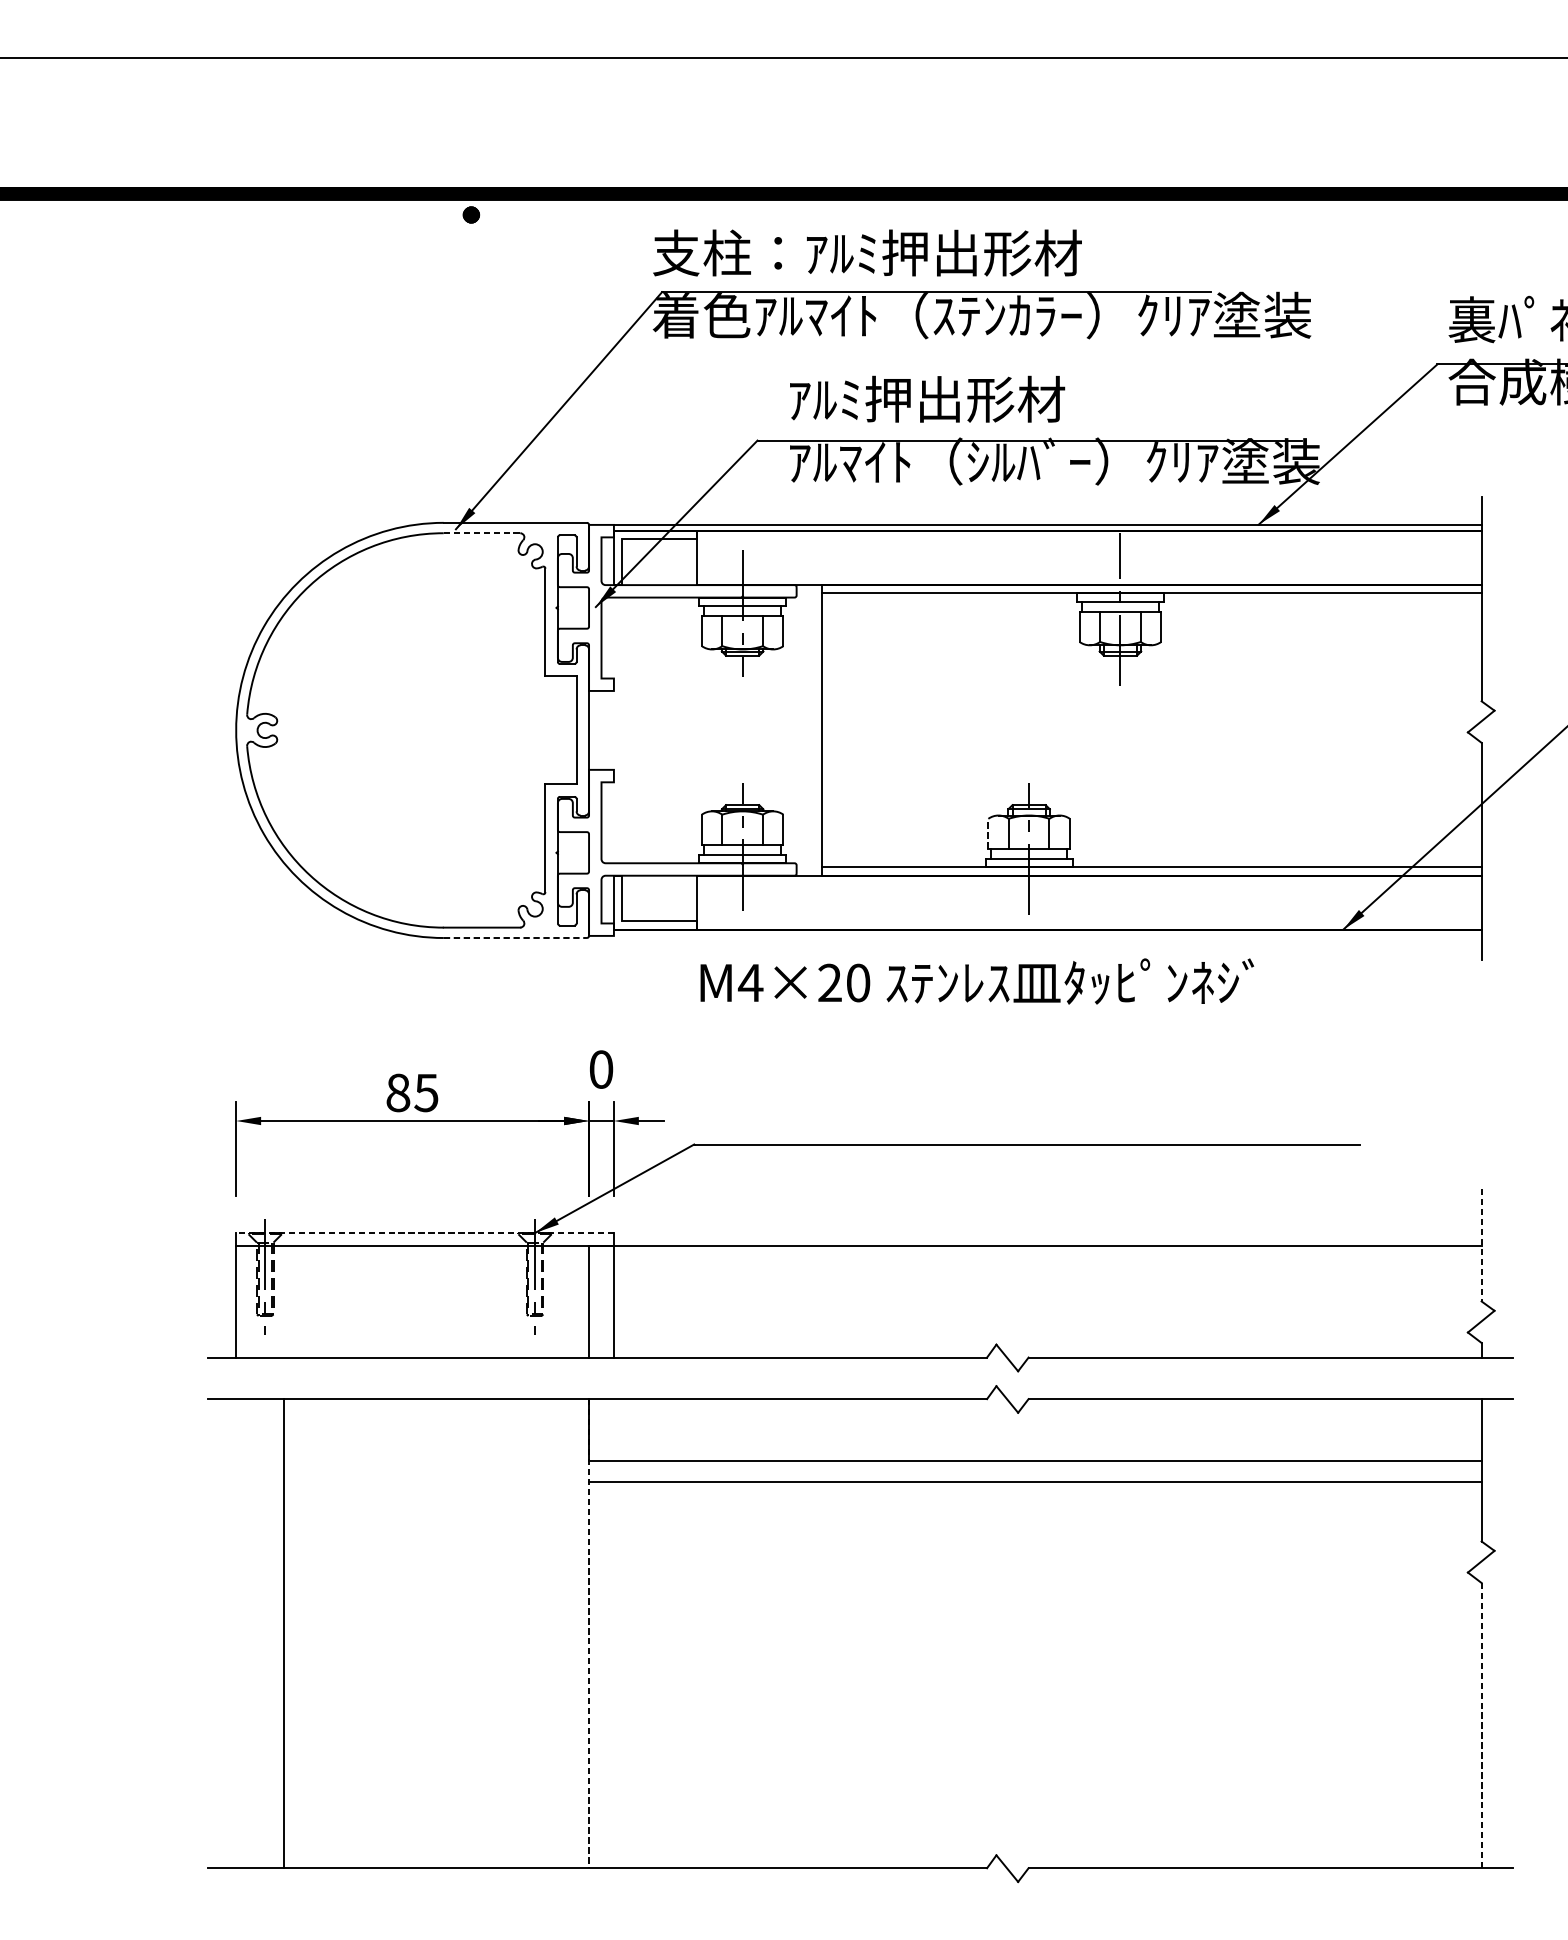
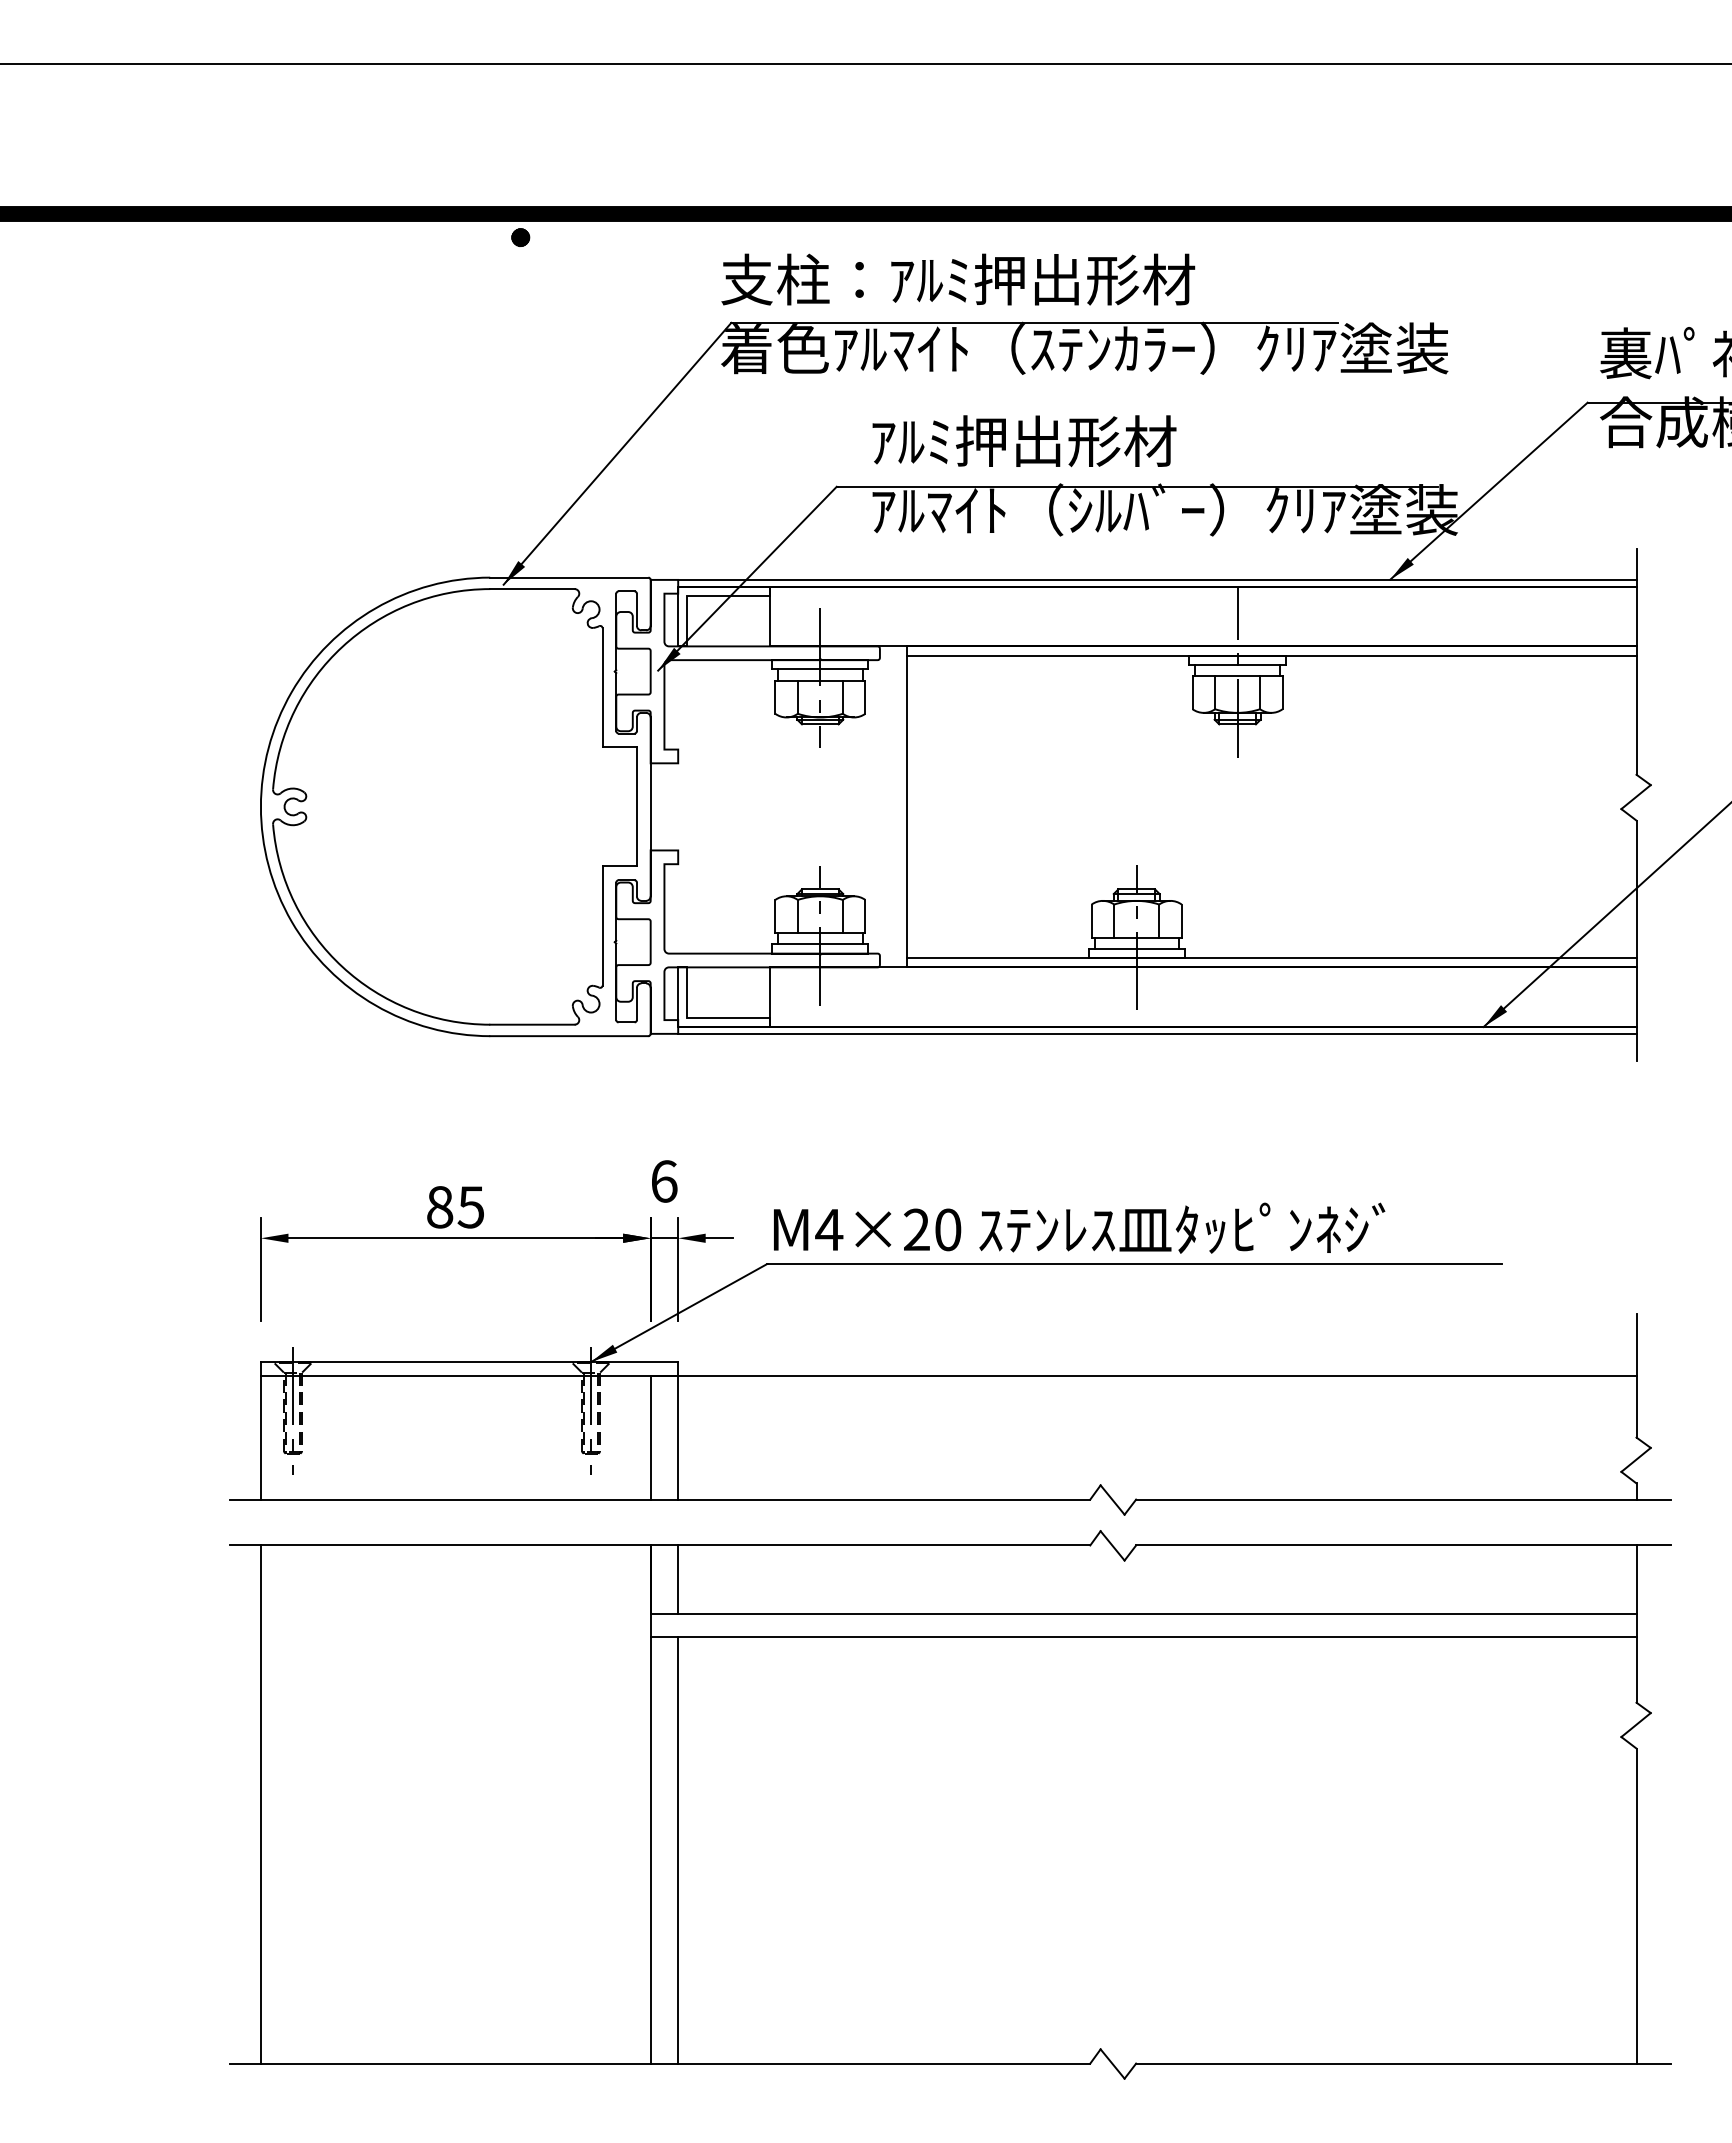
line: (482, 533) -> (532, 589), dashed -> solid
line: (988, 834) -> (1091, 921), dashed -> solid
line: (1047, 935) -> (1157, 1033), added
line: (515, 938) -> (569, 1036), dashed -> solid
text: (977, 980) -> (1079, 1227), moved
text: (601, 1069) -> (664, 1181), 0 -> 6
line: (425, 1233) -> (469, 1362), dashed -> solid
line: (1481, 1246) -> (1636, 1376), dashed -> solid
line: (614, 1429) -> (678, 1579), added
line: (283, 1633) -> (260, 1804), moved
line: (588, 1634) -> (650, 1805), dashed -> solid
line: (614, 1675) -> (678, 1850), added
line: (1481, 1726) -> (1636, 1906), dashed -> solid

